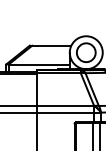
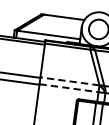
line: (65, 106) -> (69, 81), solid -> dashed
line: (65, 112) -> (69, 88), solid -> dashed

